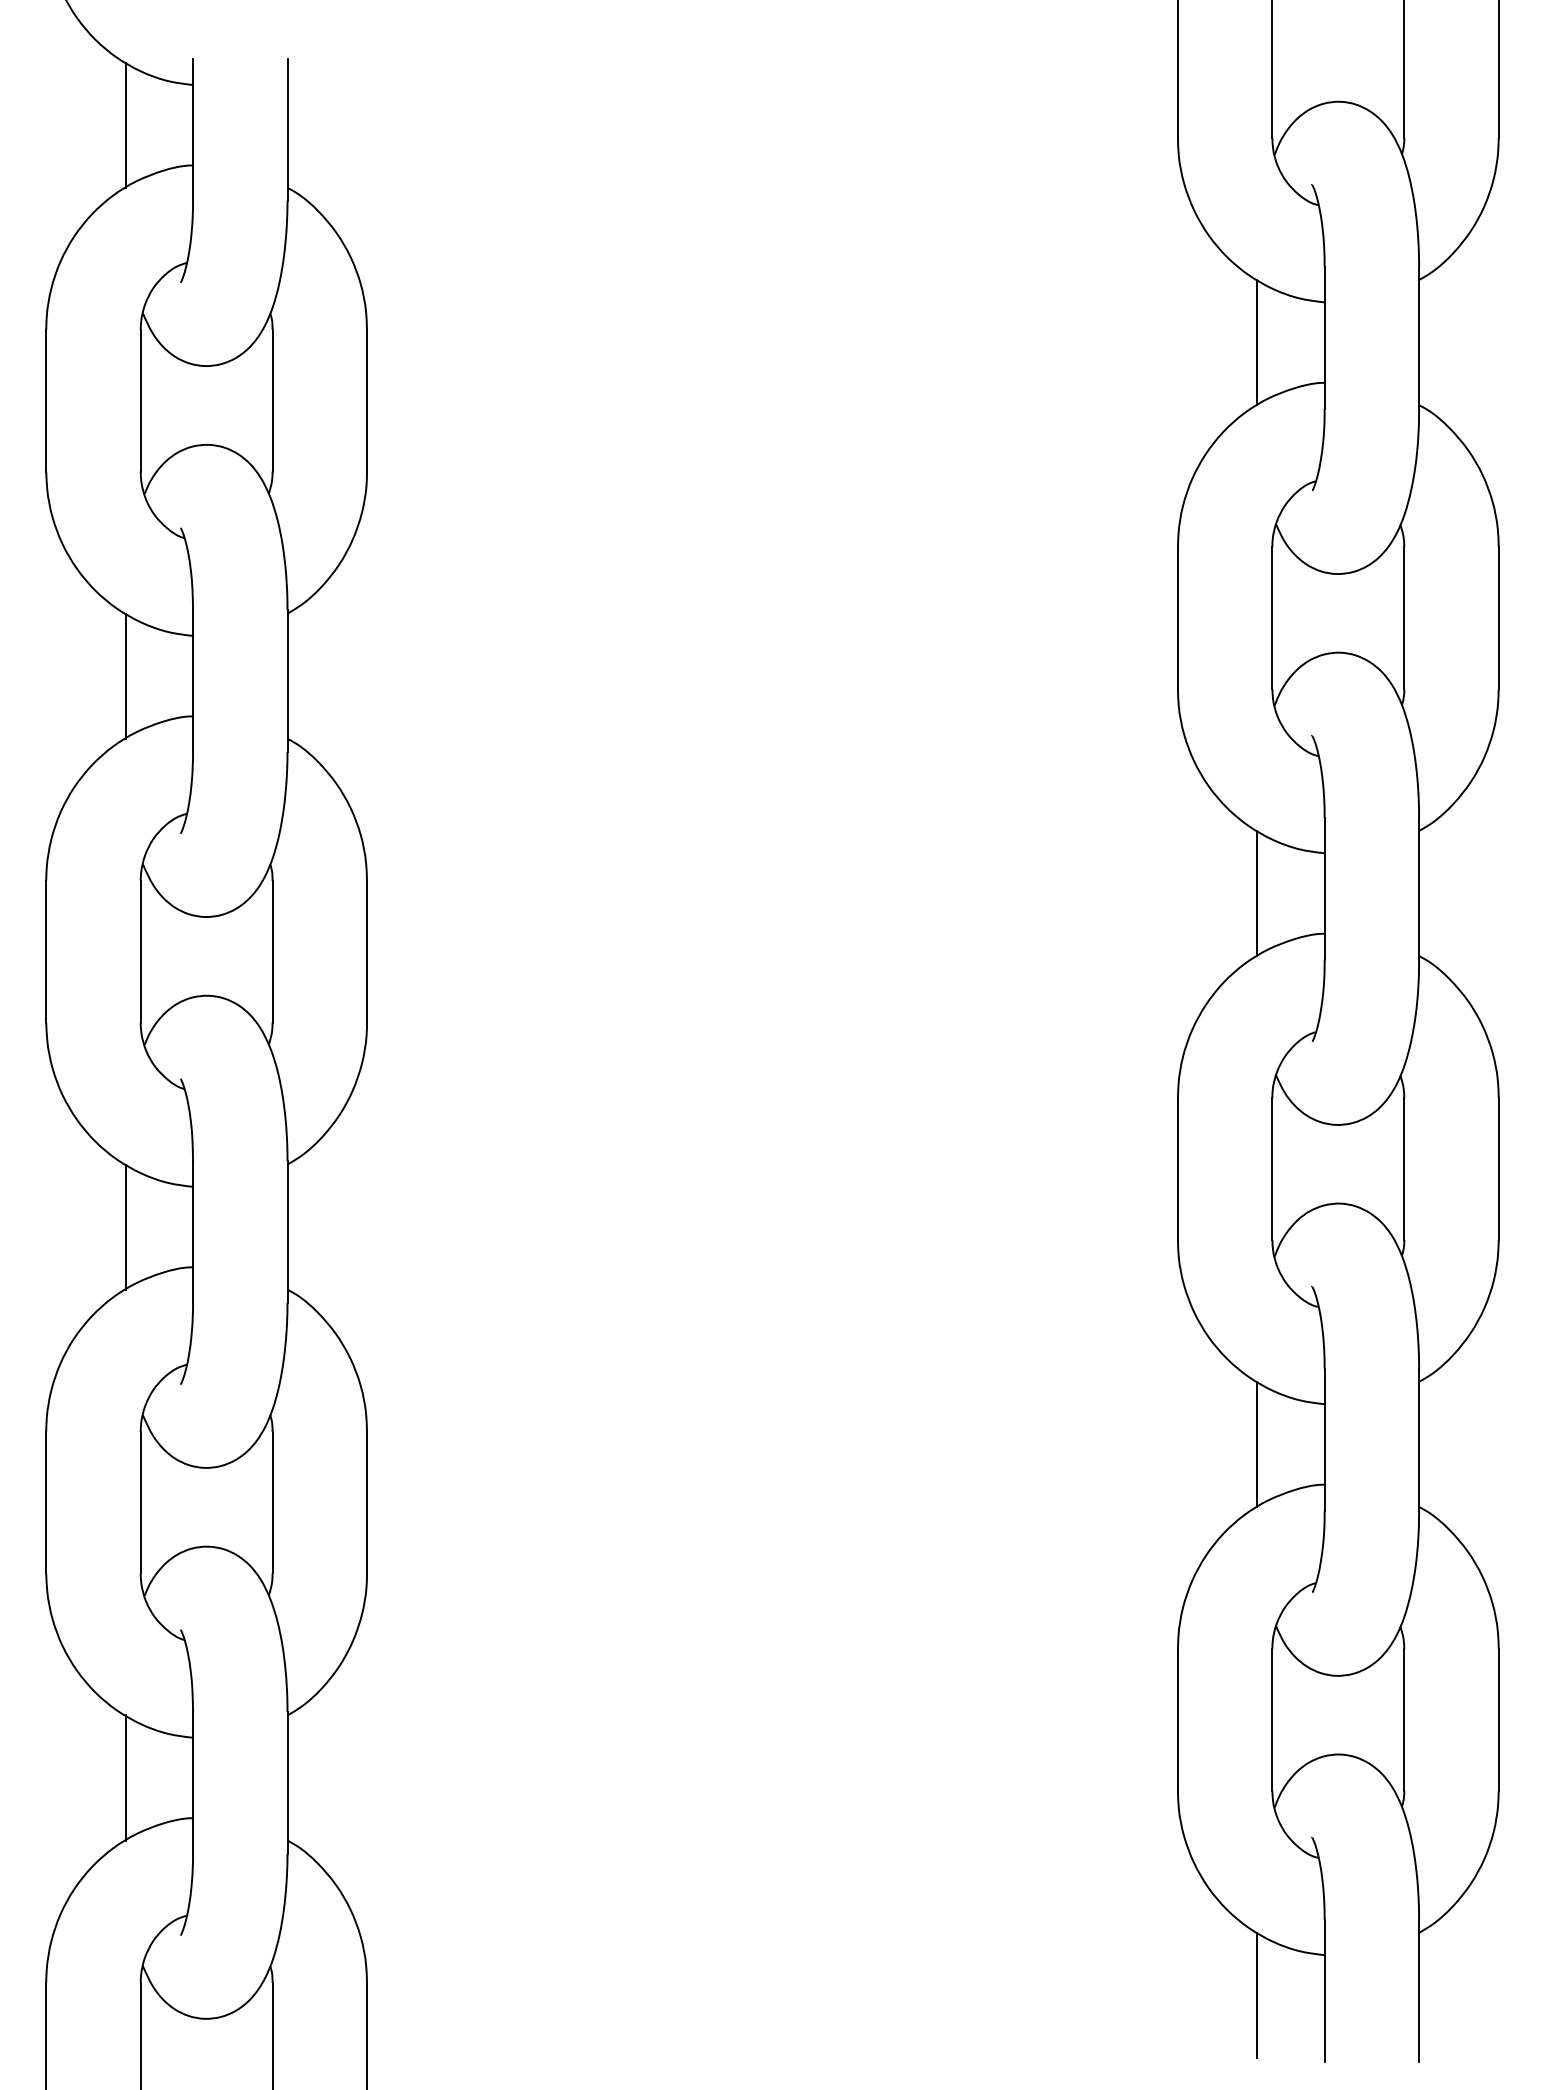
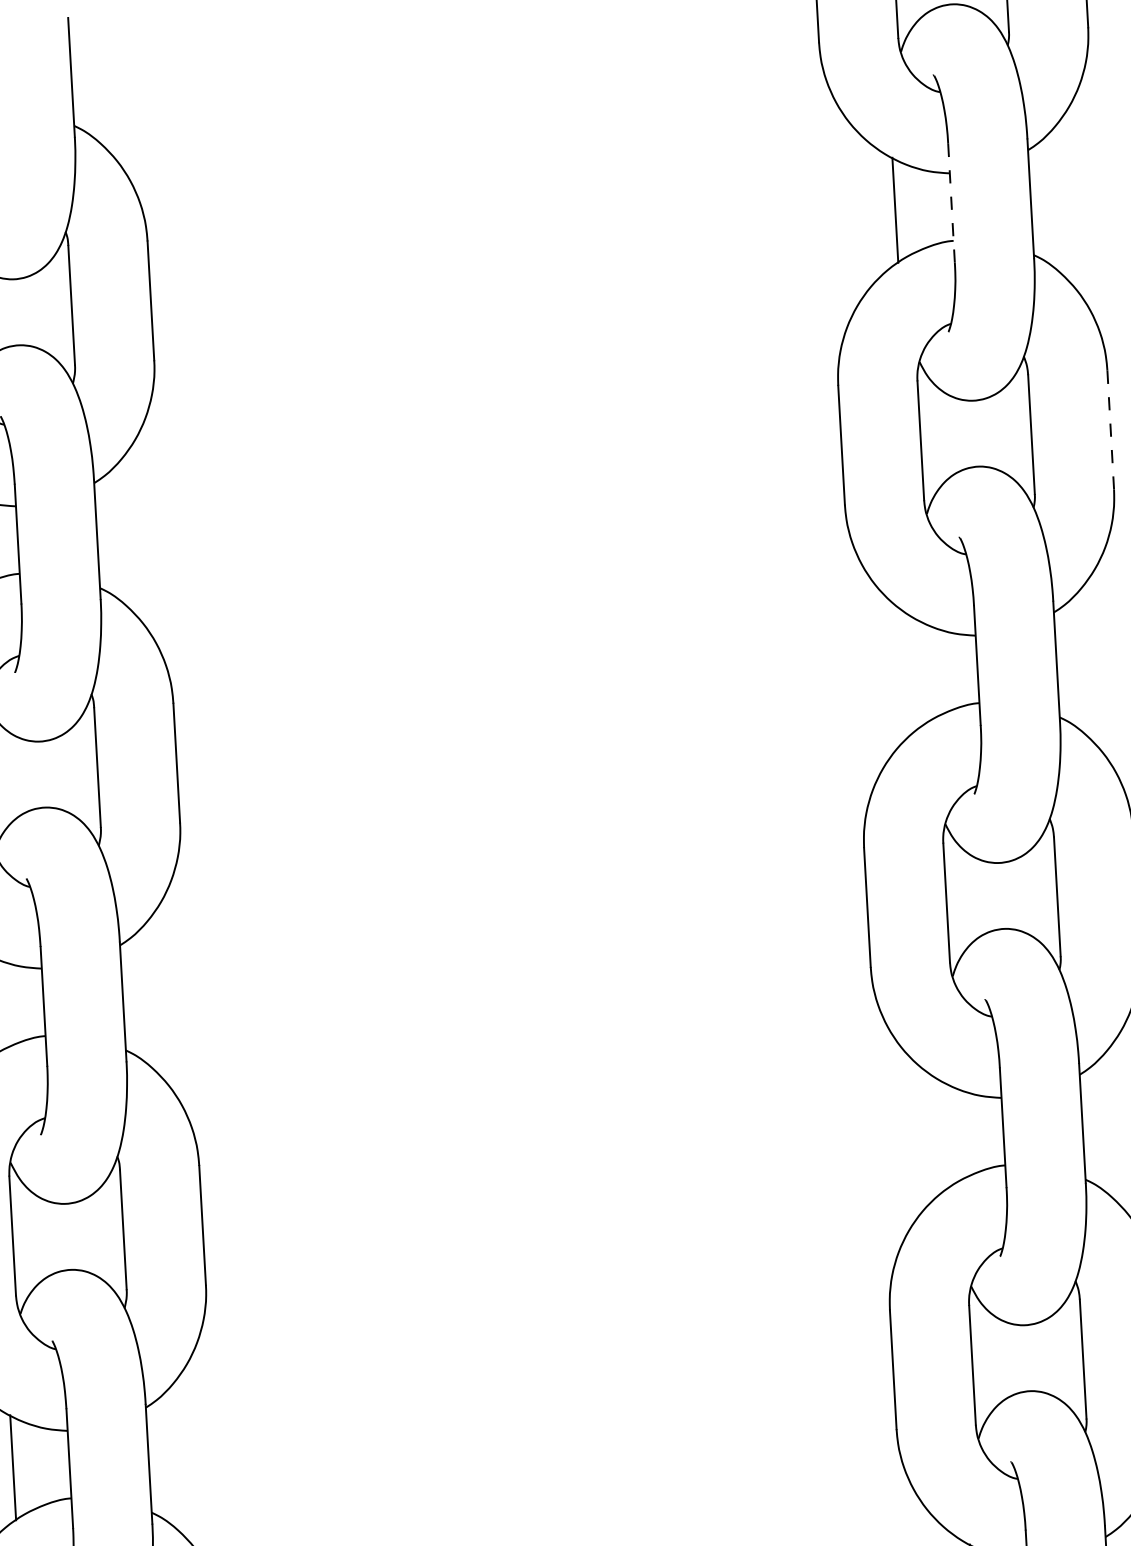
line: (1324, 337) -> (951, 202), solid -> dashed
line: (1498, 618) -> (1110, 430), solid -> dashed
line: (1257, 893) -> (921, 672), removed
line: (1257, 1444) -> (947, 1134), removed

